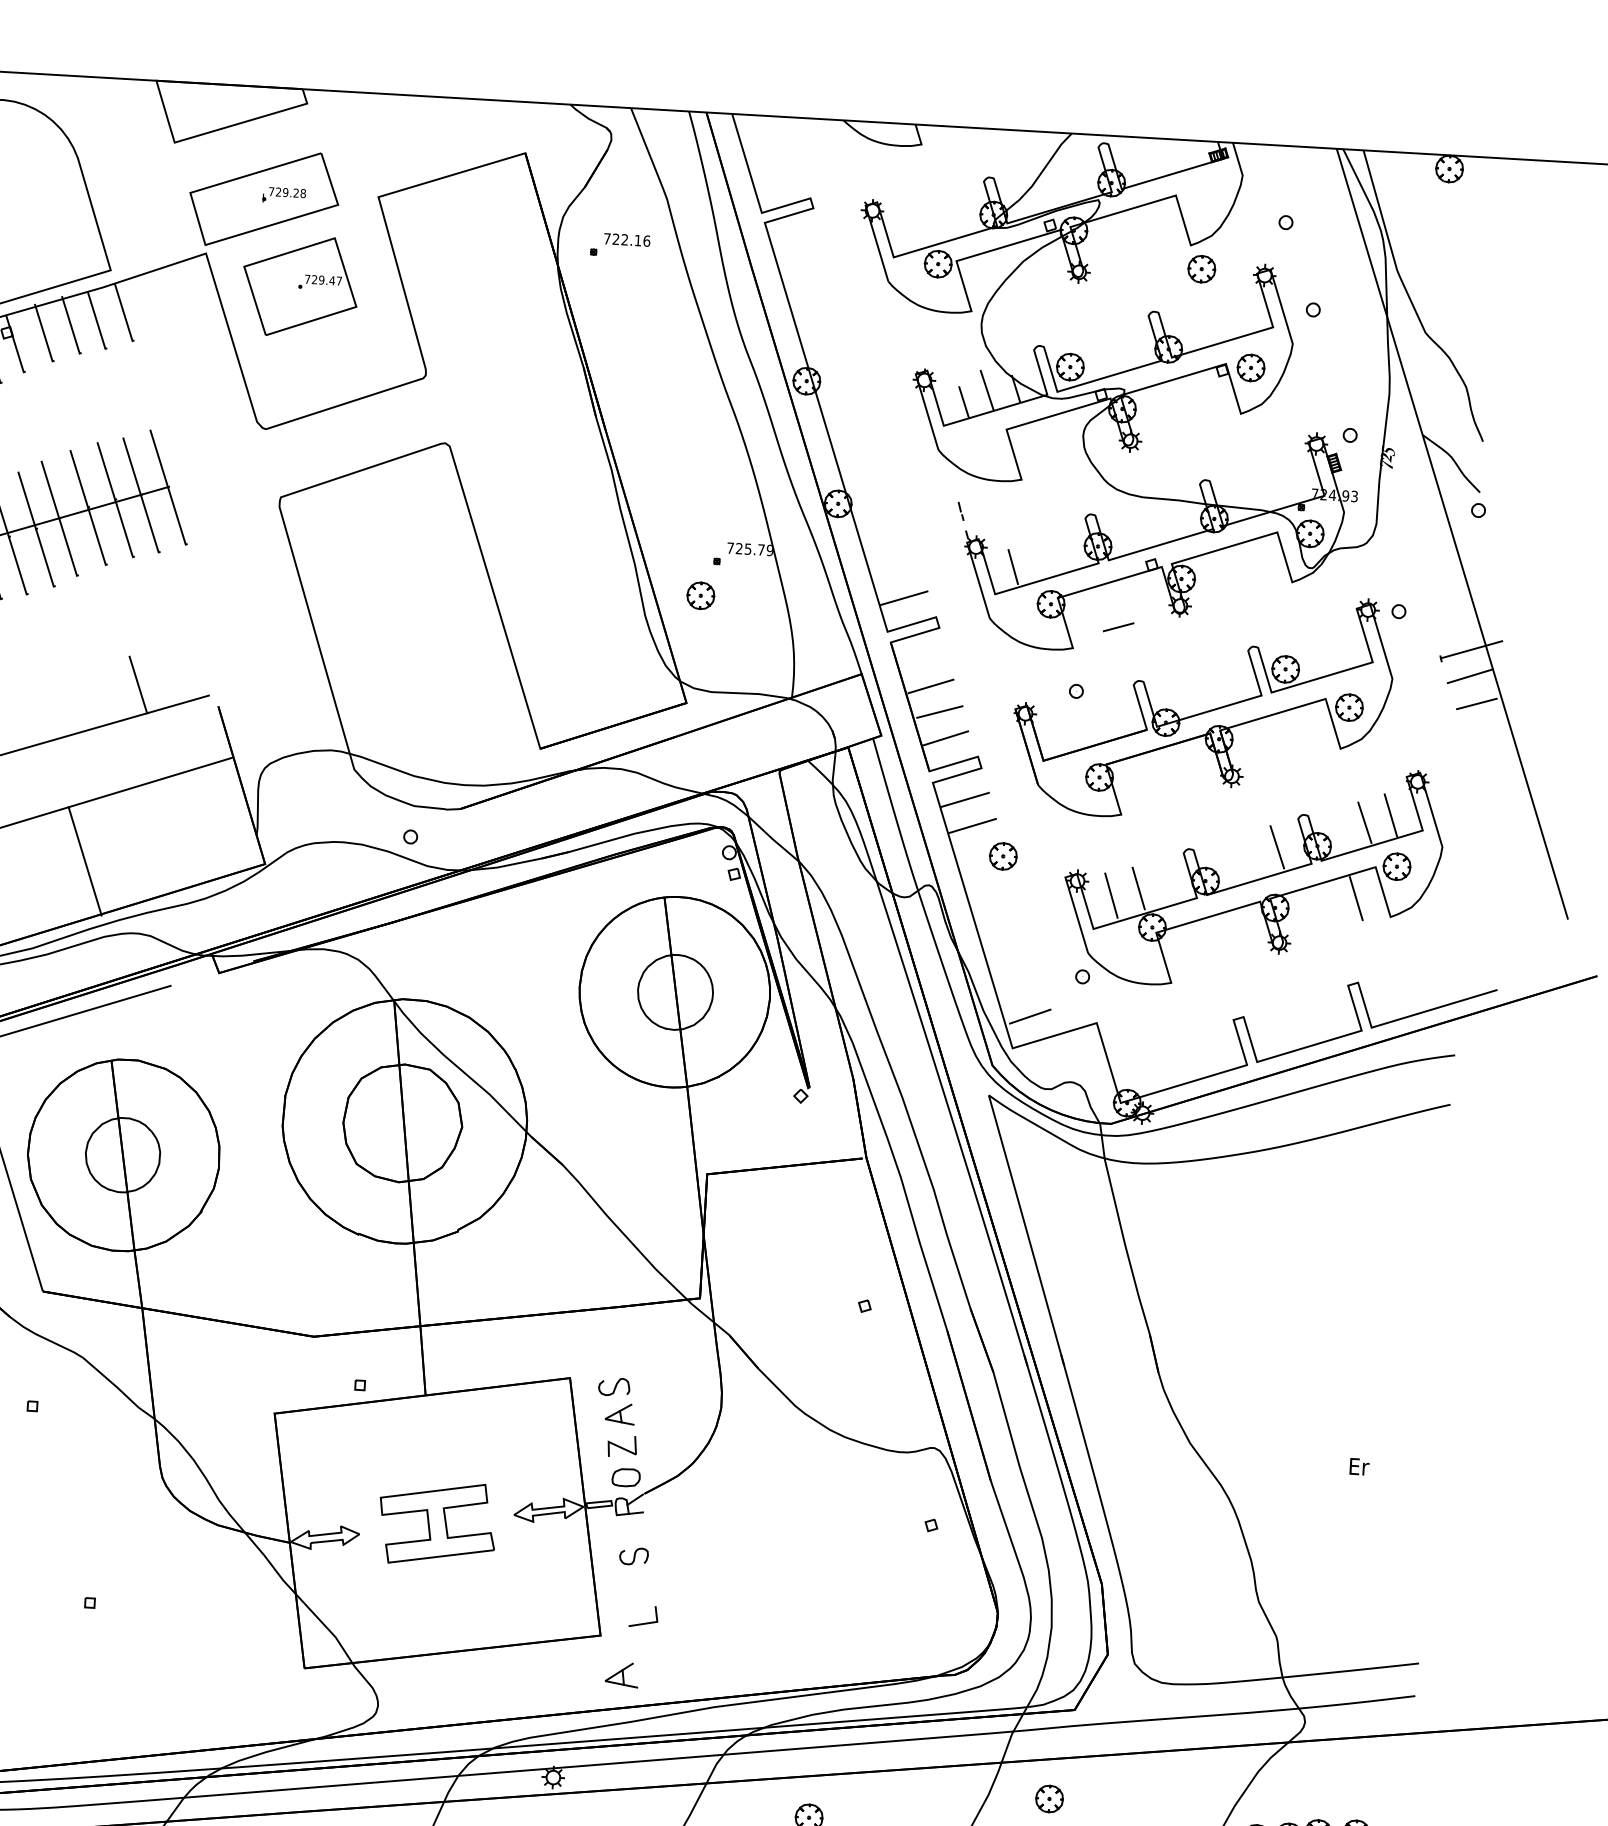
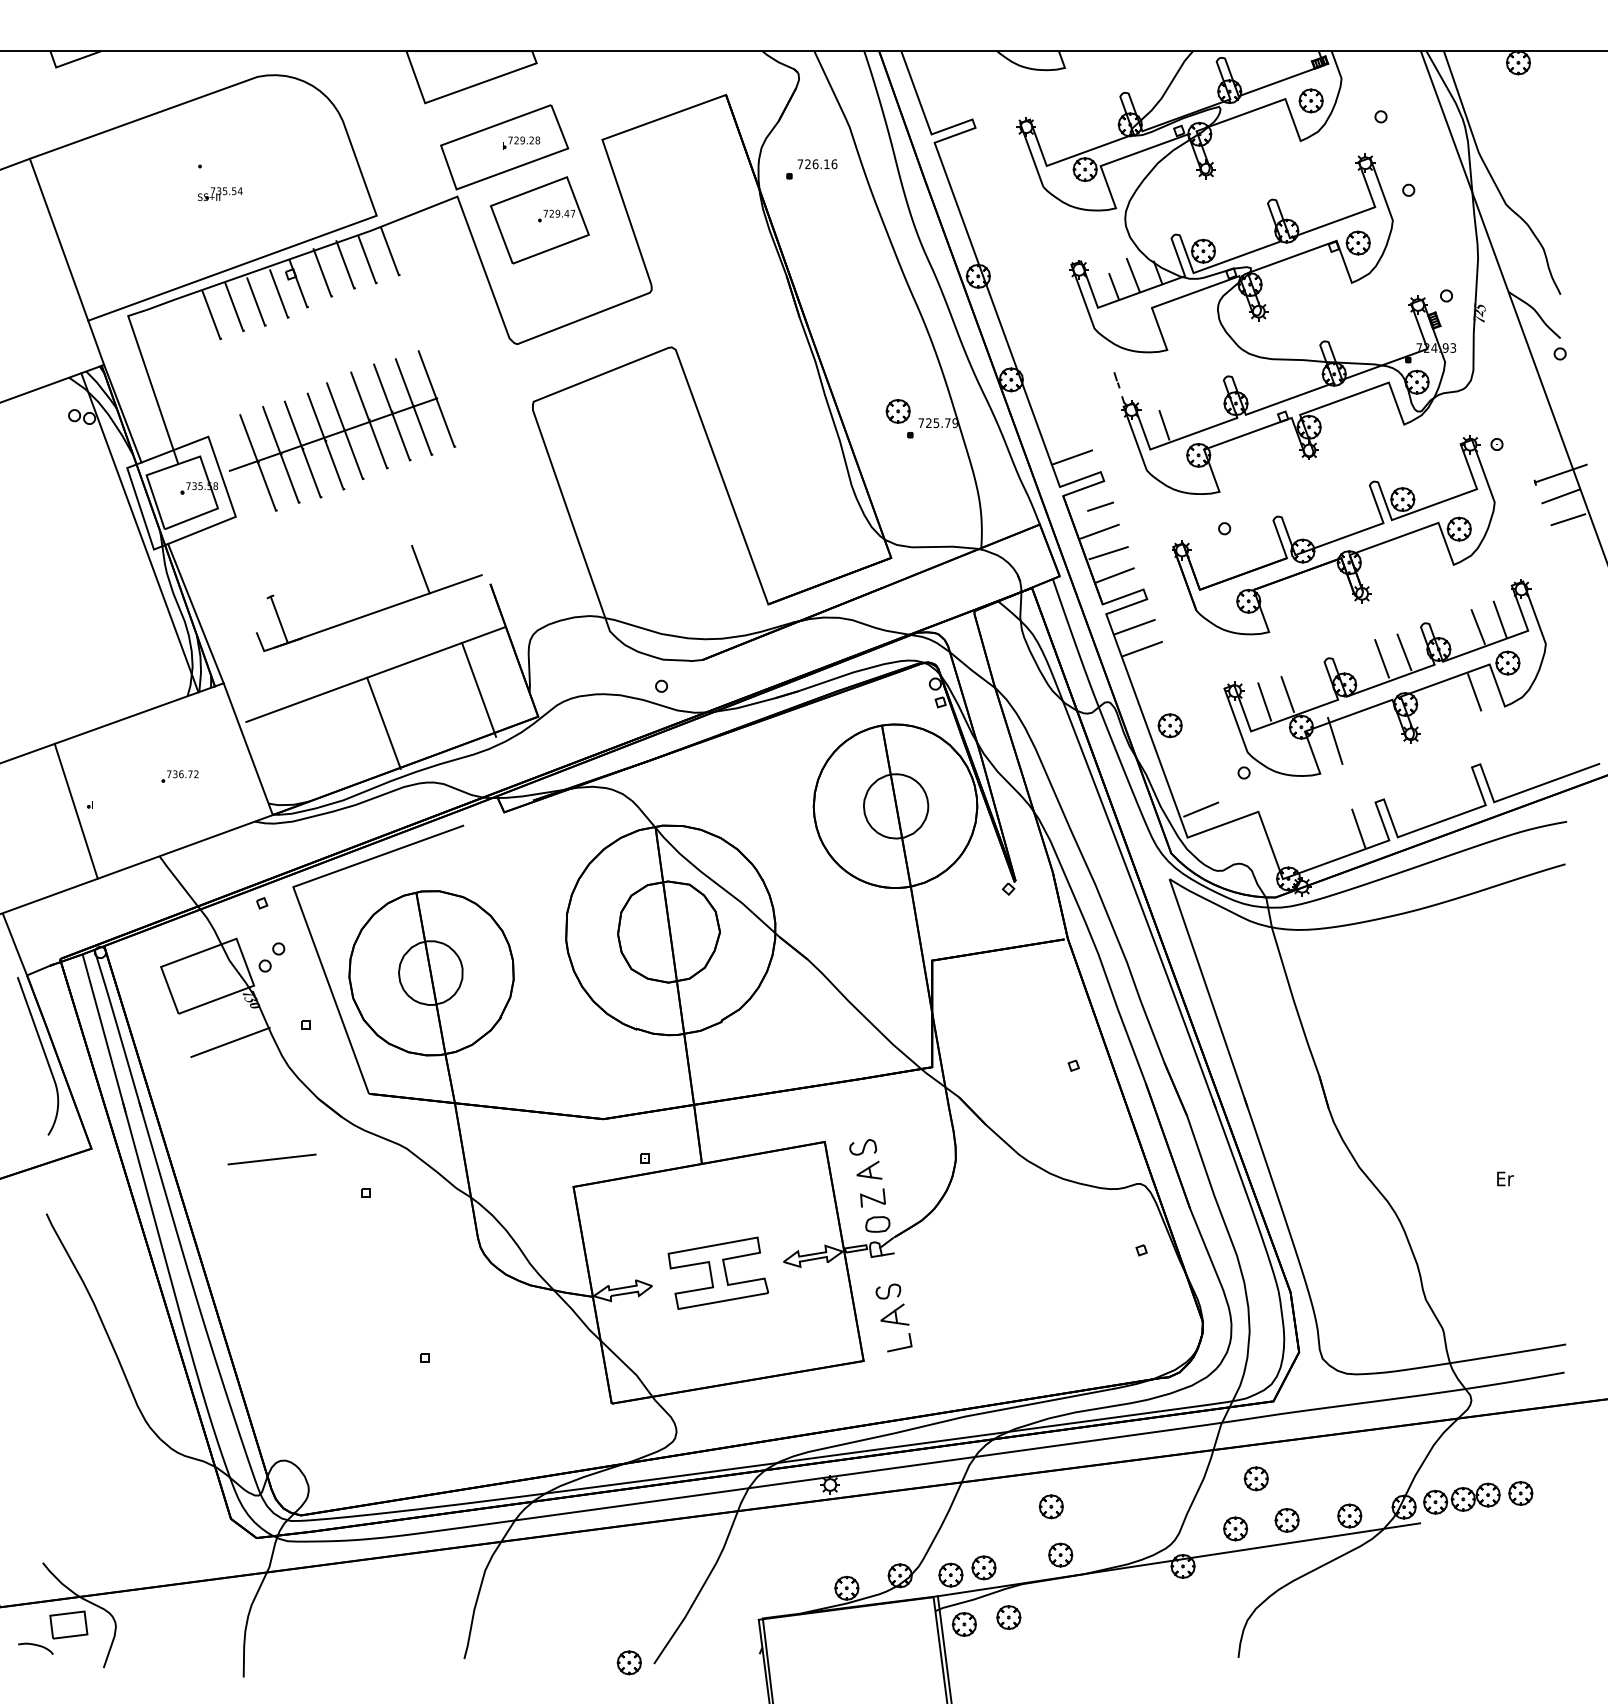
text: (624, 240) -> (815, 164), 722.16 -> 726.16
part: (1201, 268) -> (1310, 100), moved
part: (699, 595) -> (897, 411), moved
line: (1118, 627) -> (1100, 506), moved
line: (198, 828) -> (479, 689), added
line: (1250, 852) -> (1381, 658), added
part: (1002, 856) -> (1169, 725), moved
line: (1191, 945) -> (1335, 740), added
line: (1212, 1049) -> (1358, 828), added
part: (621, 1674) -> (894, 1314), moved

